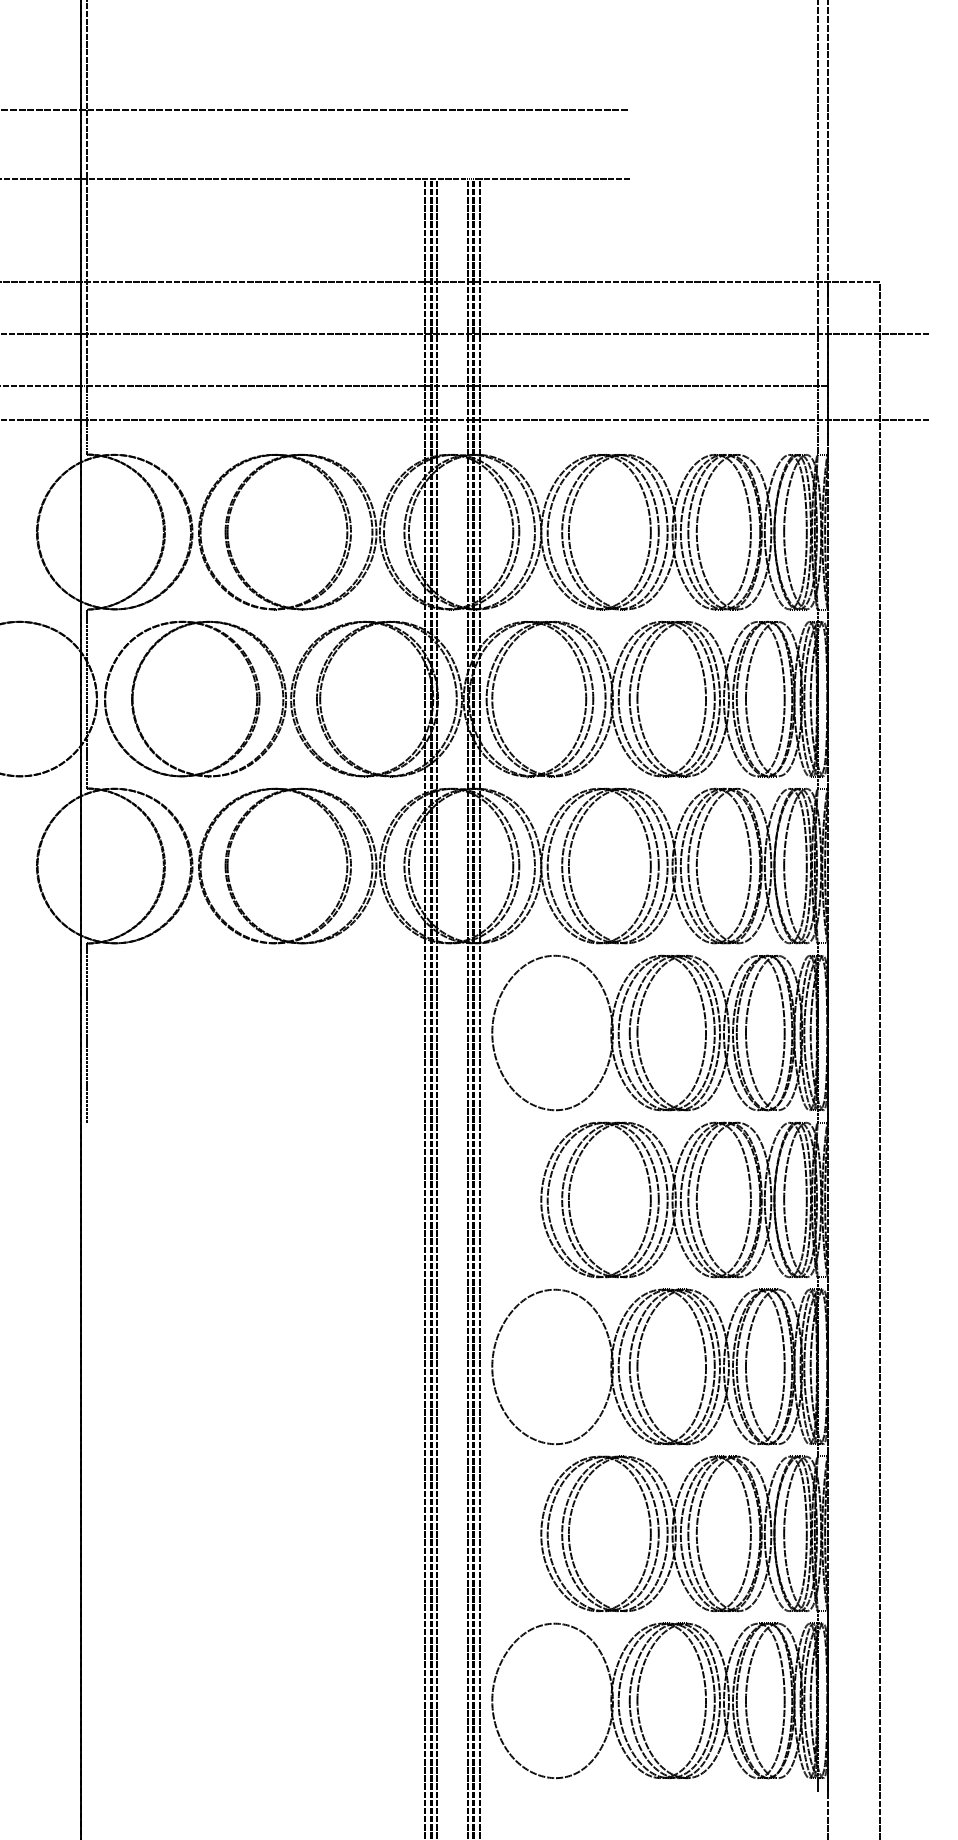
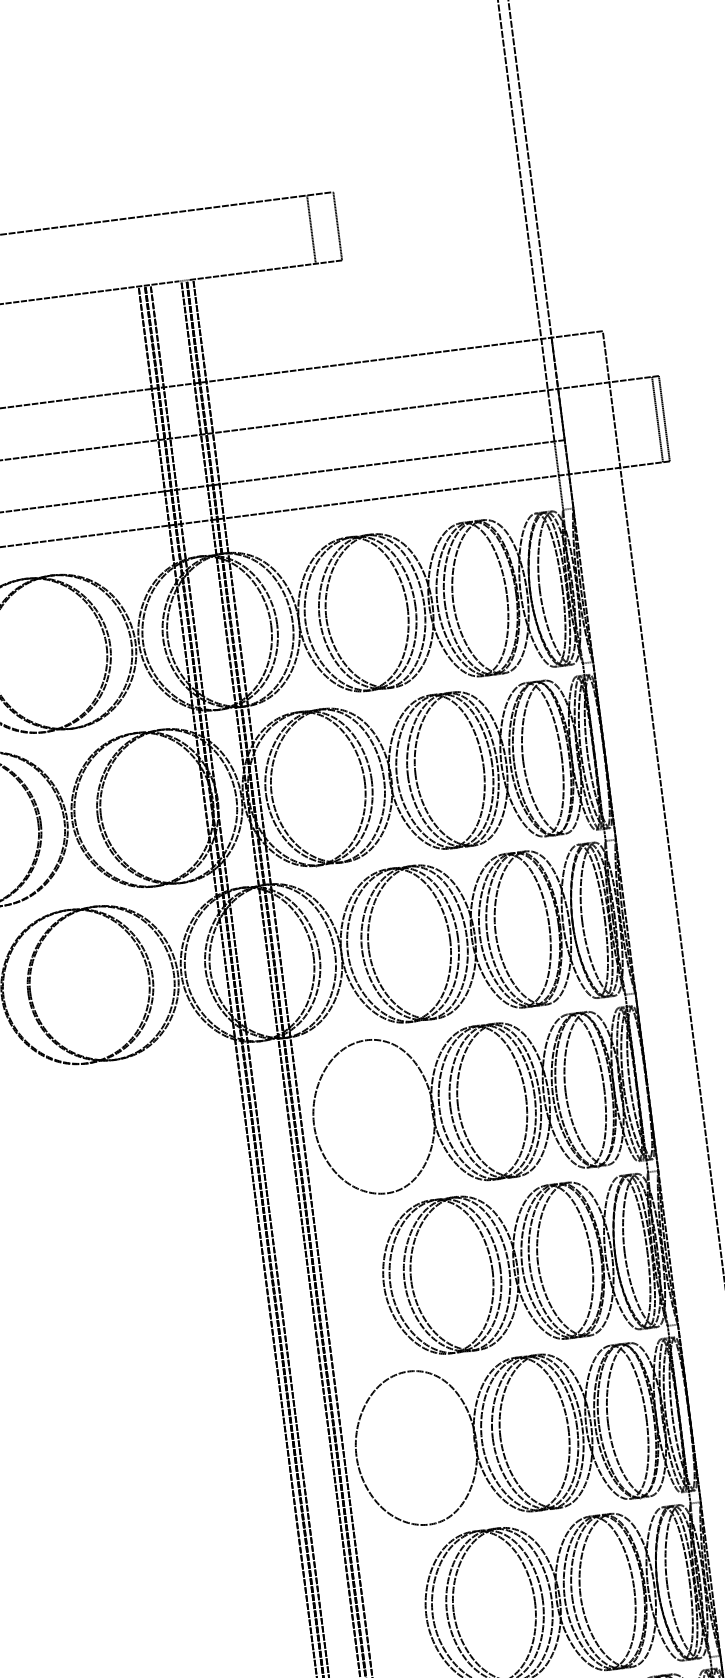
line: (603, 144) -> (311, 229), added
line: (629, 144) -> (337, 226), added
line: (922, 377) -> (657, 419), added
line: (929, 377) -> (664, 419), added

